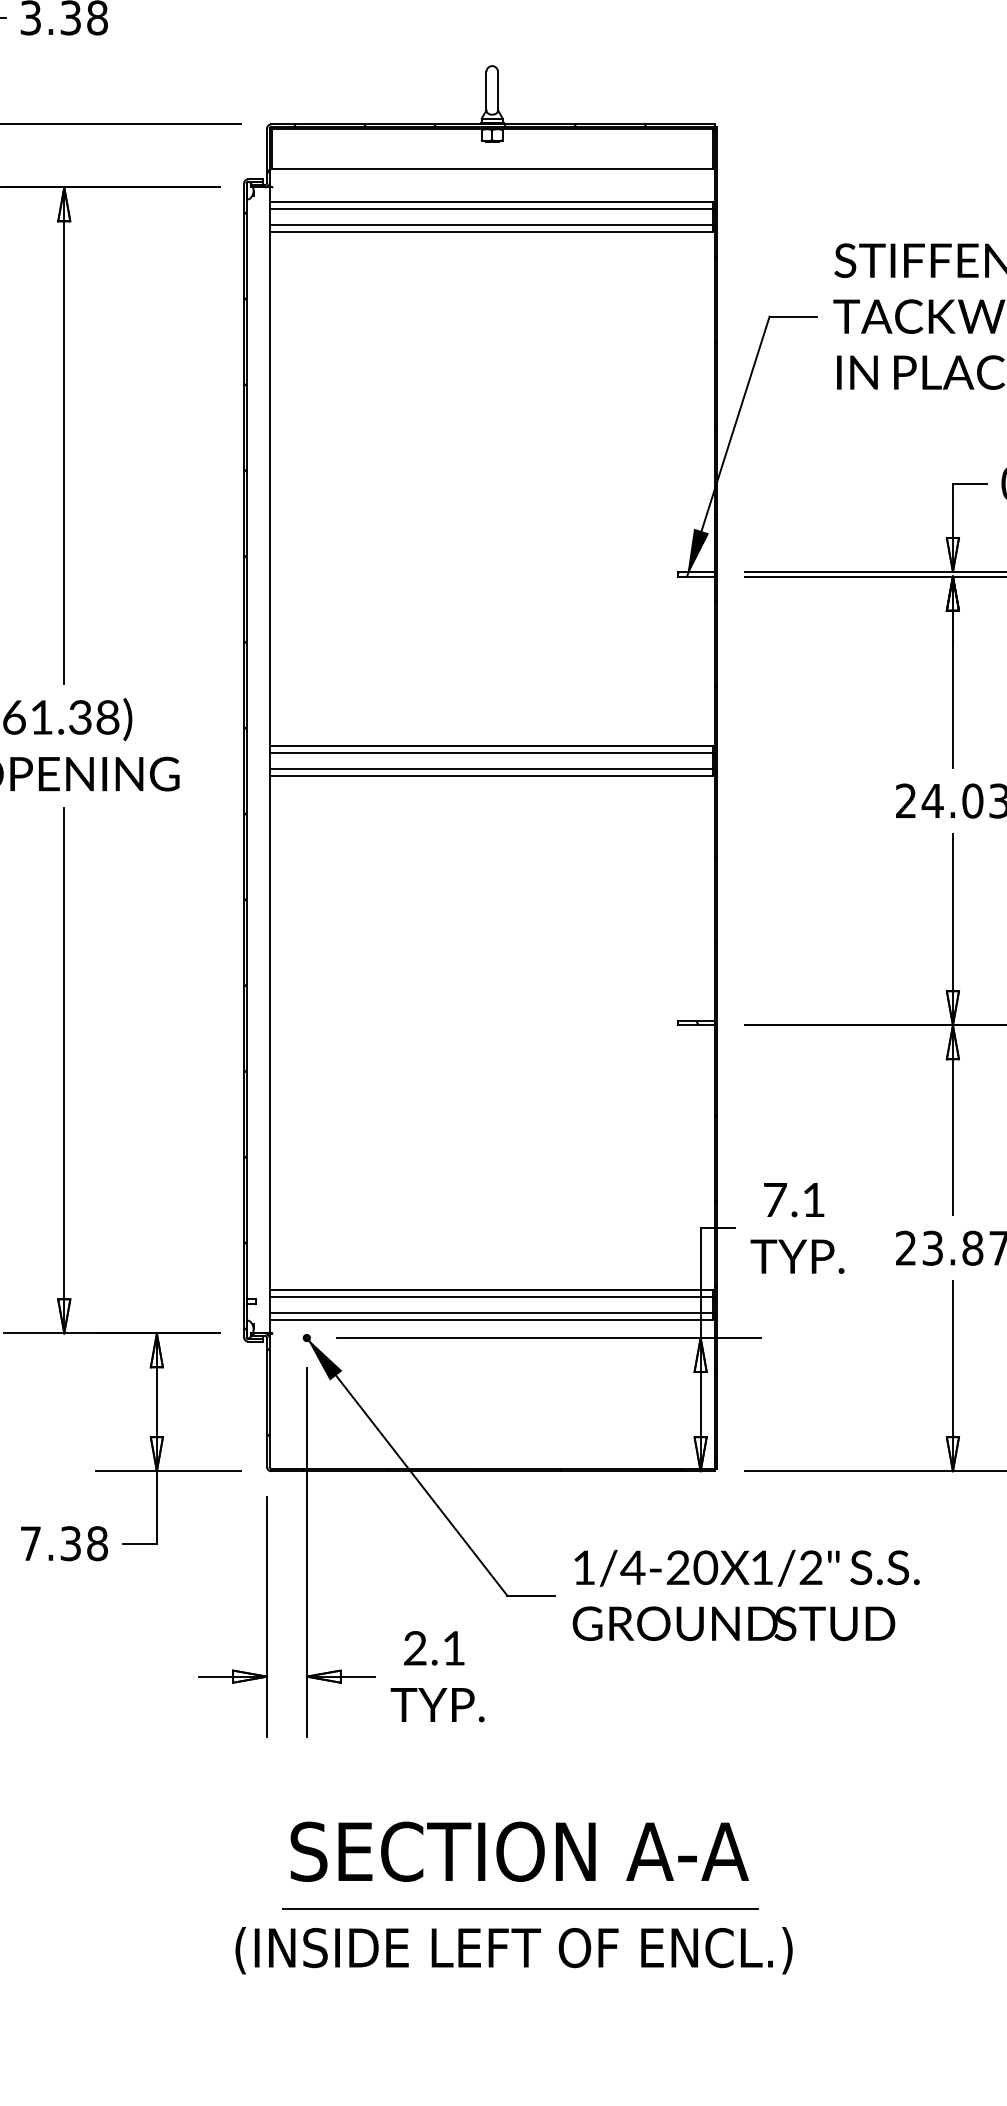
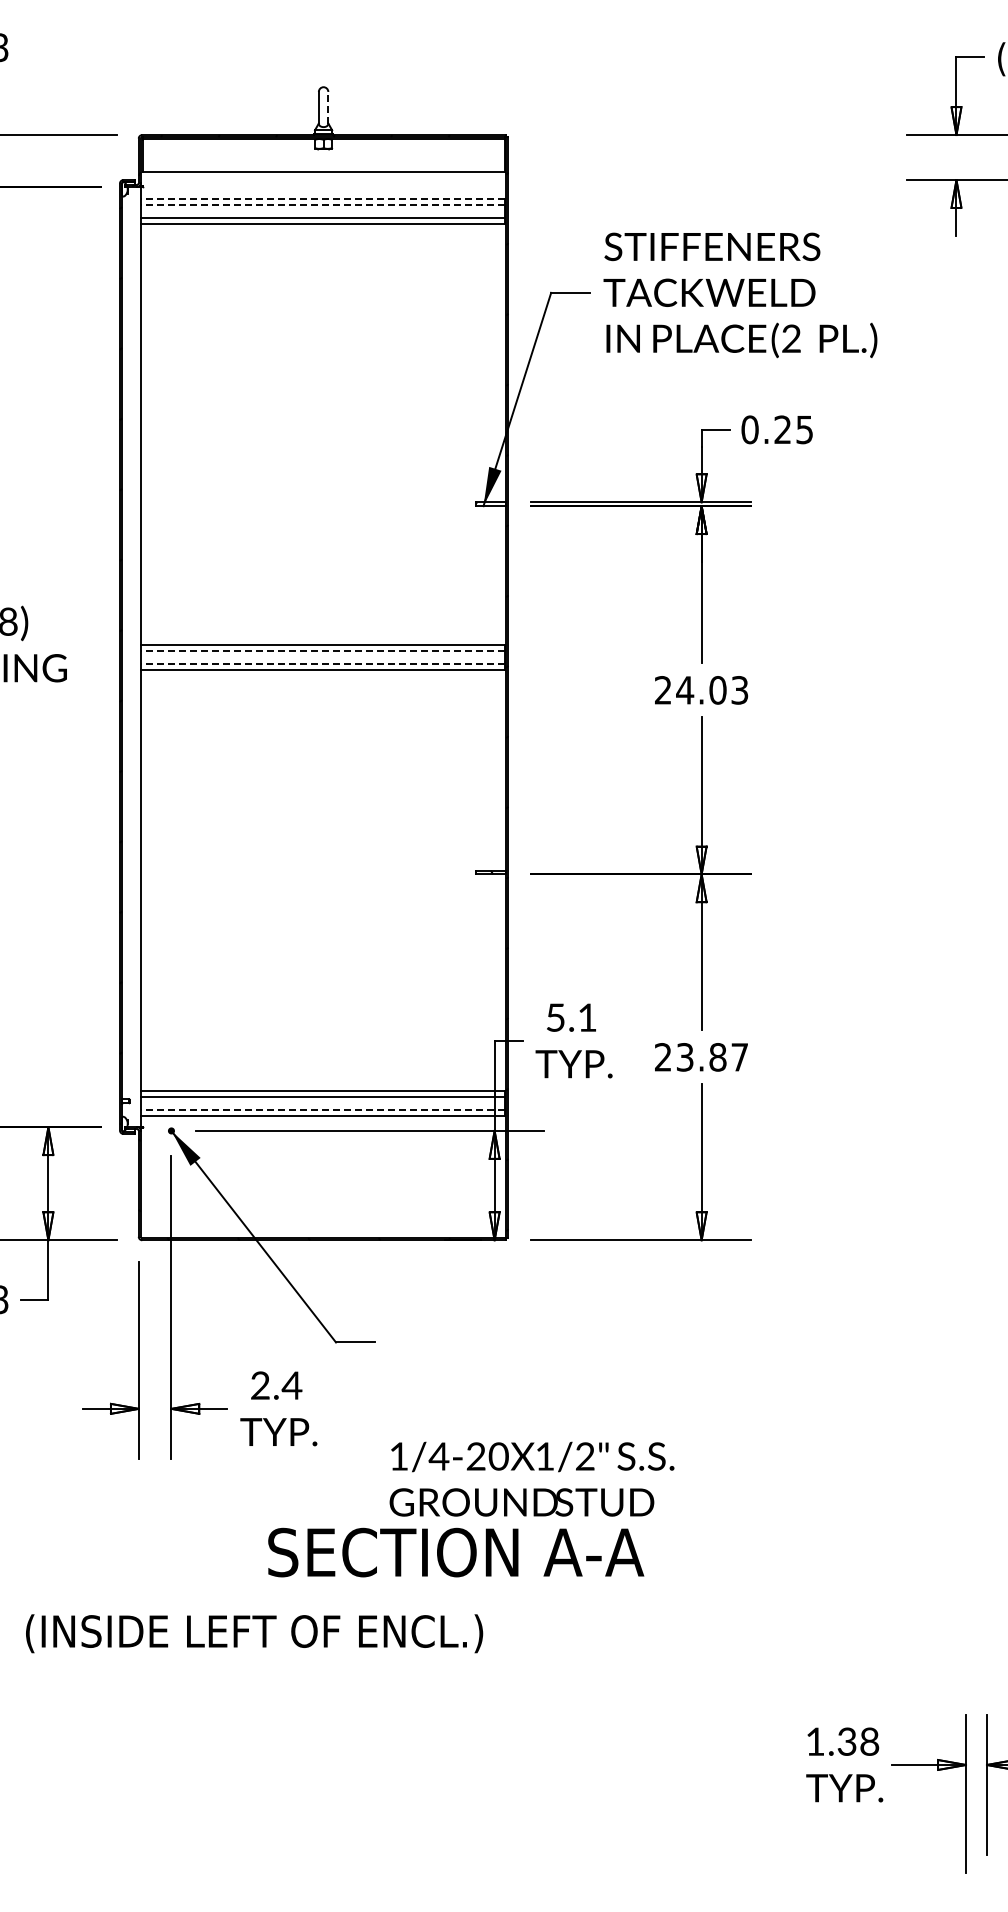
line: (498, 90) -> (328, 107), solid -> dashed
line: (490, 201) -> (322, 198), solid -> dashed
line: (490, 209) -> (322, 204), solid -> dashed
line: (490, 752) -> (322, 650), solid -> dashed
line: (490, 769) -> (322, 664), solid -> dashed
text: (774, 1199) -> (555, 1017), 7.1 -> 5.1
line: (490, 1313) -> (322, 1110), solid -> dashed
text: (745, 1594) -> (531, 1478), moved
text: (453, 1648) -> (291, 1385), 2.1 -> 2.4
text: (520, 1851) -> (456, 1552), moved
line: (520, 1908) -> (346, 1599), removed
text: (514, 1950) -> (254, 1633), moved

